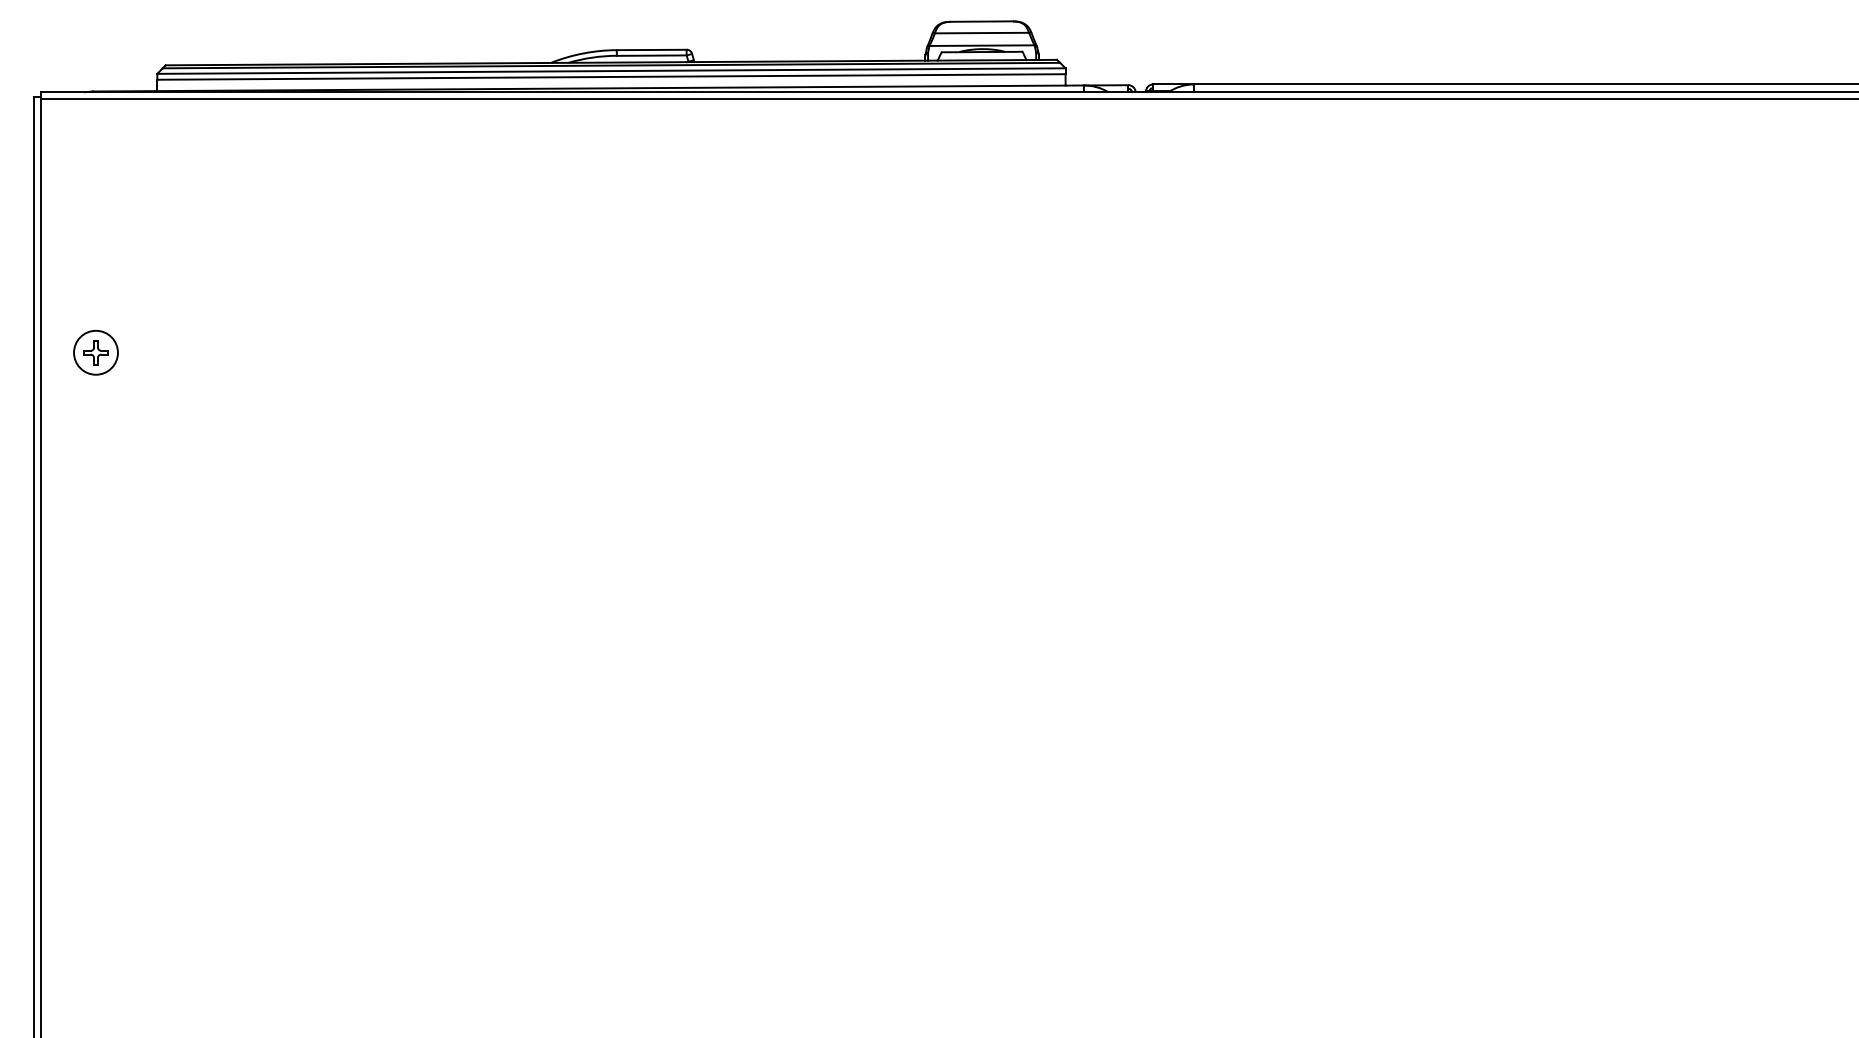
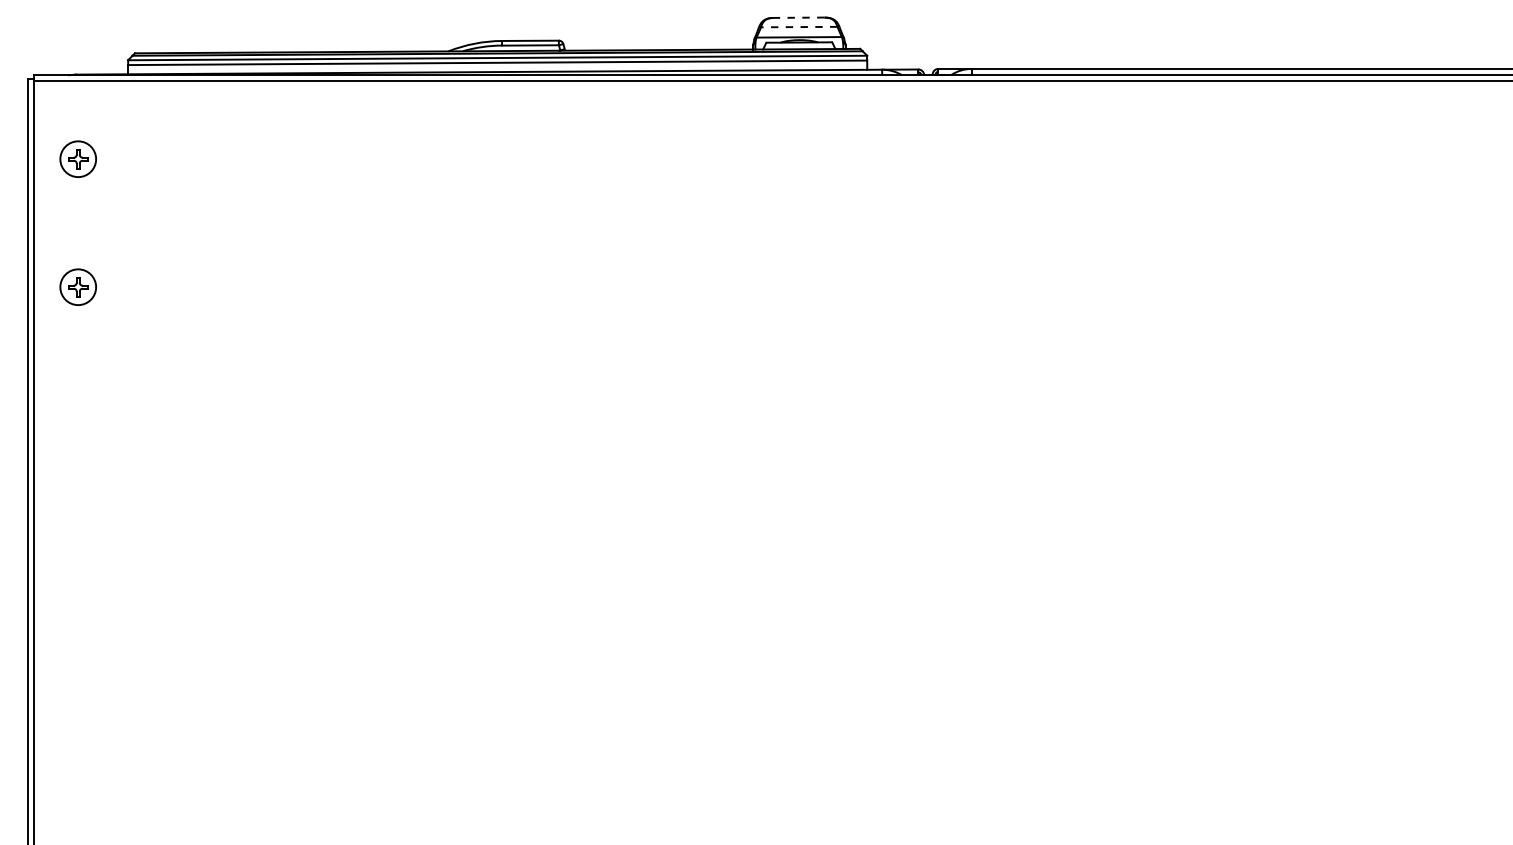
line: (981, 21) -> (798, 17), solid -> dashed
line: (981, 33) -> (798, 27), solid -> dashed
part: (95, 194) -> (77, 158), added

